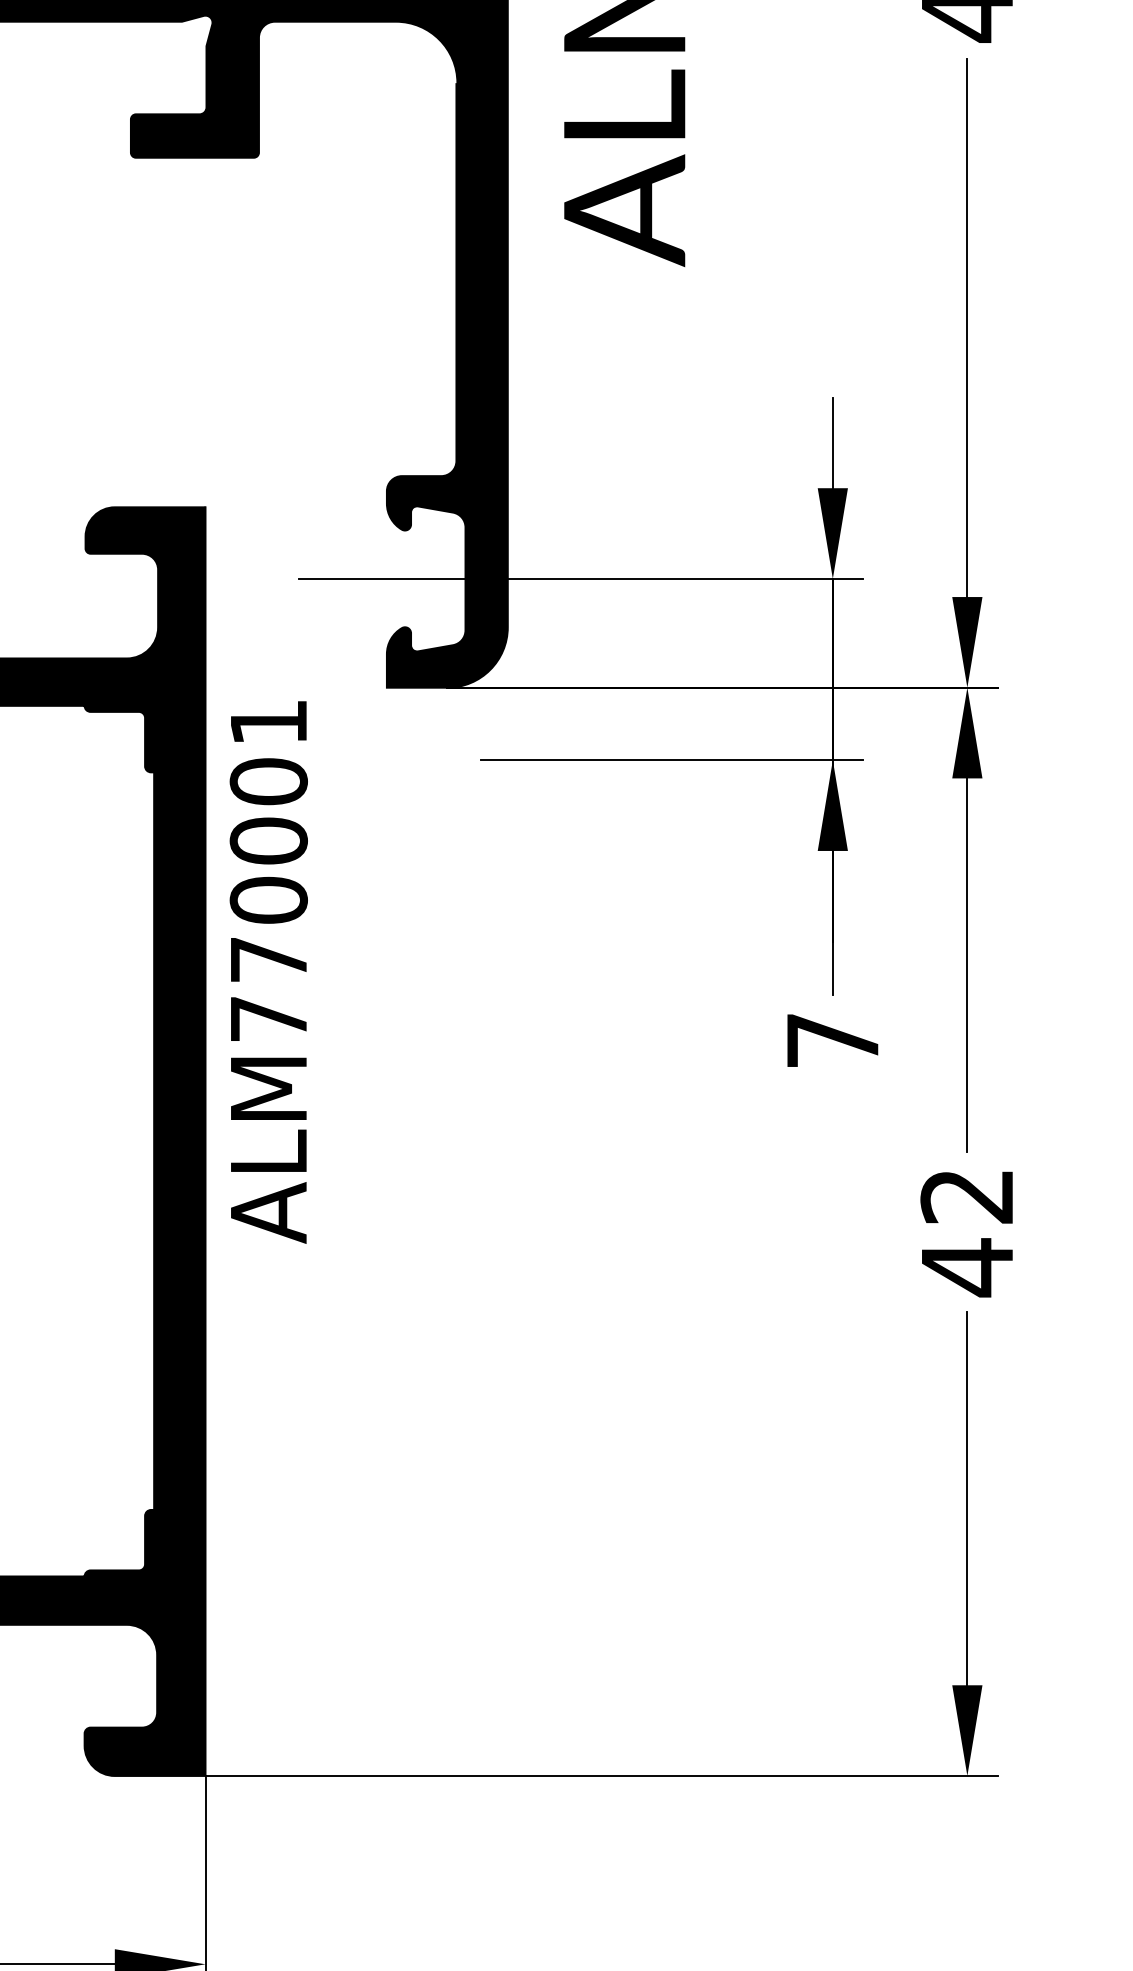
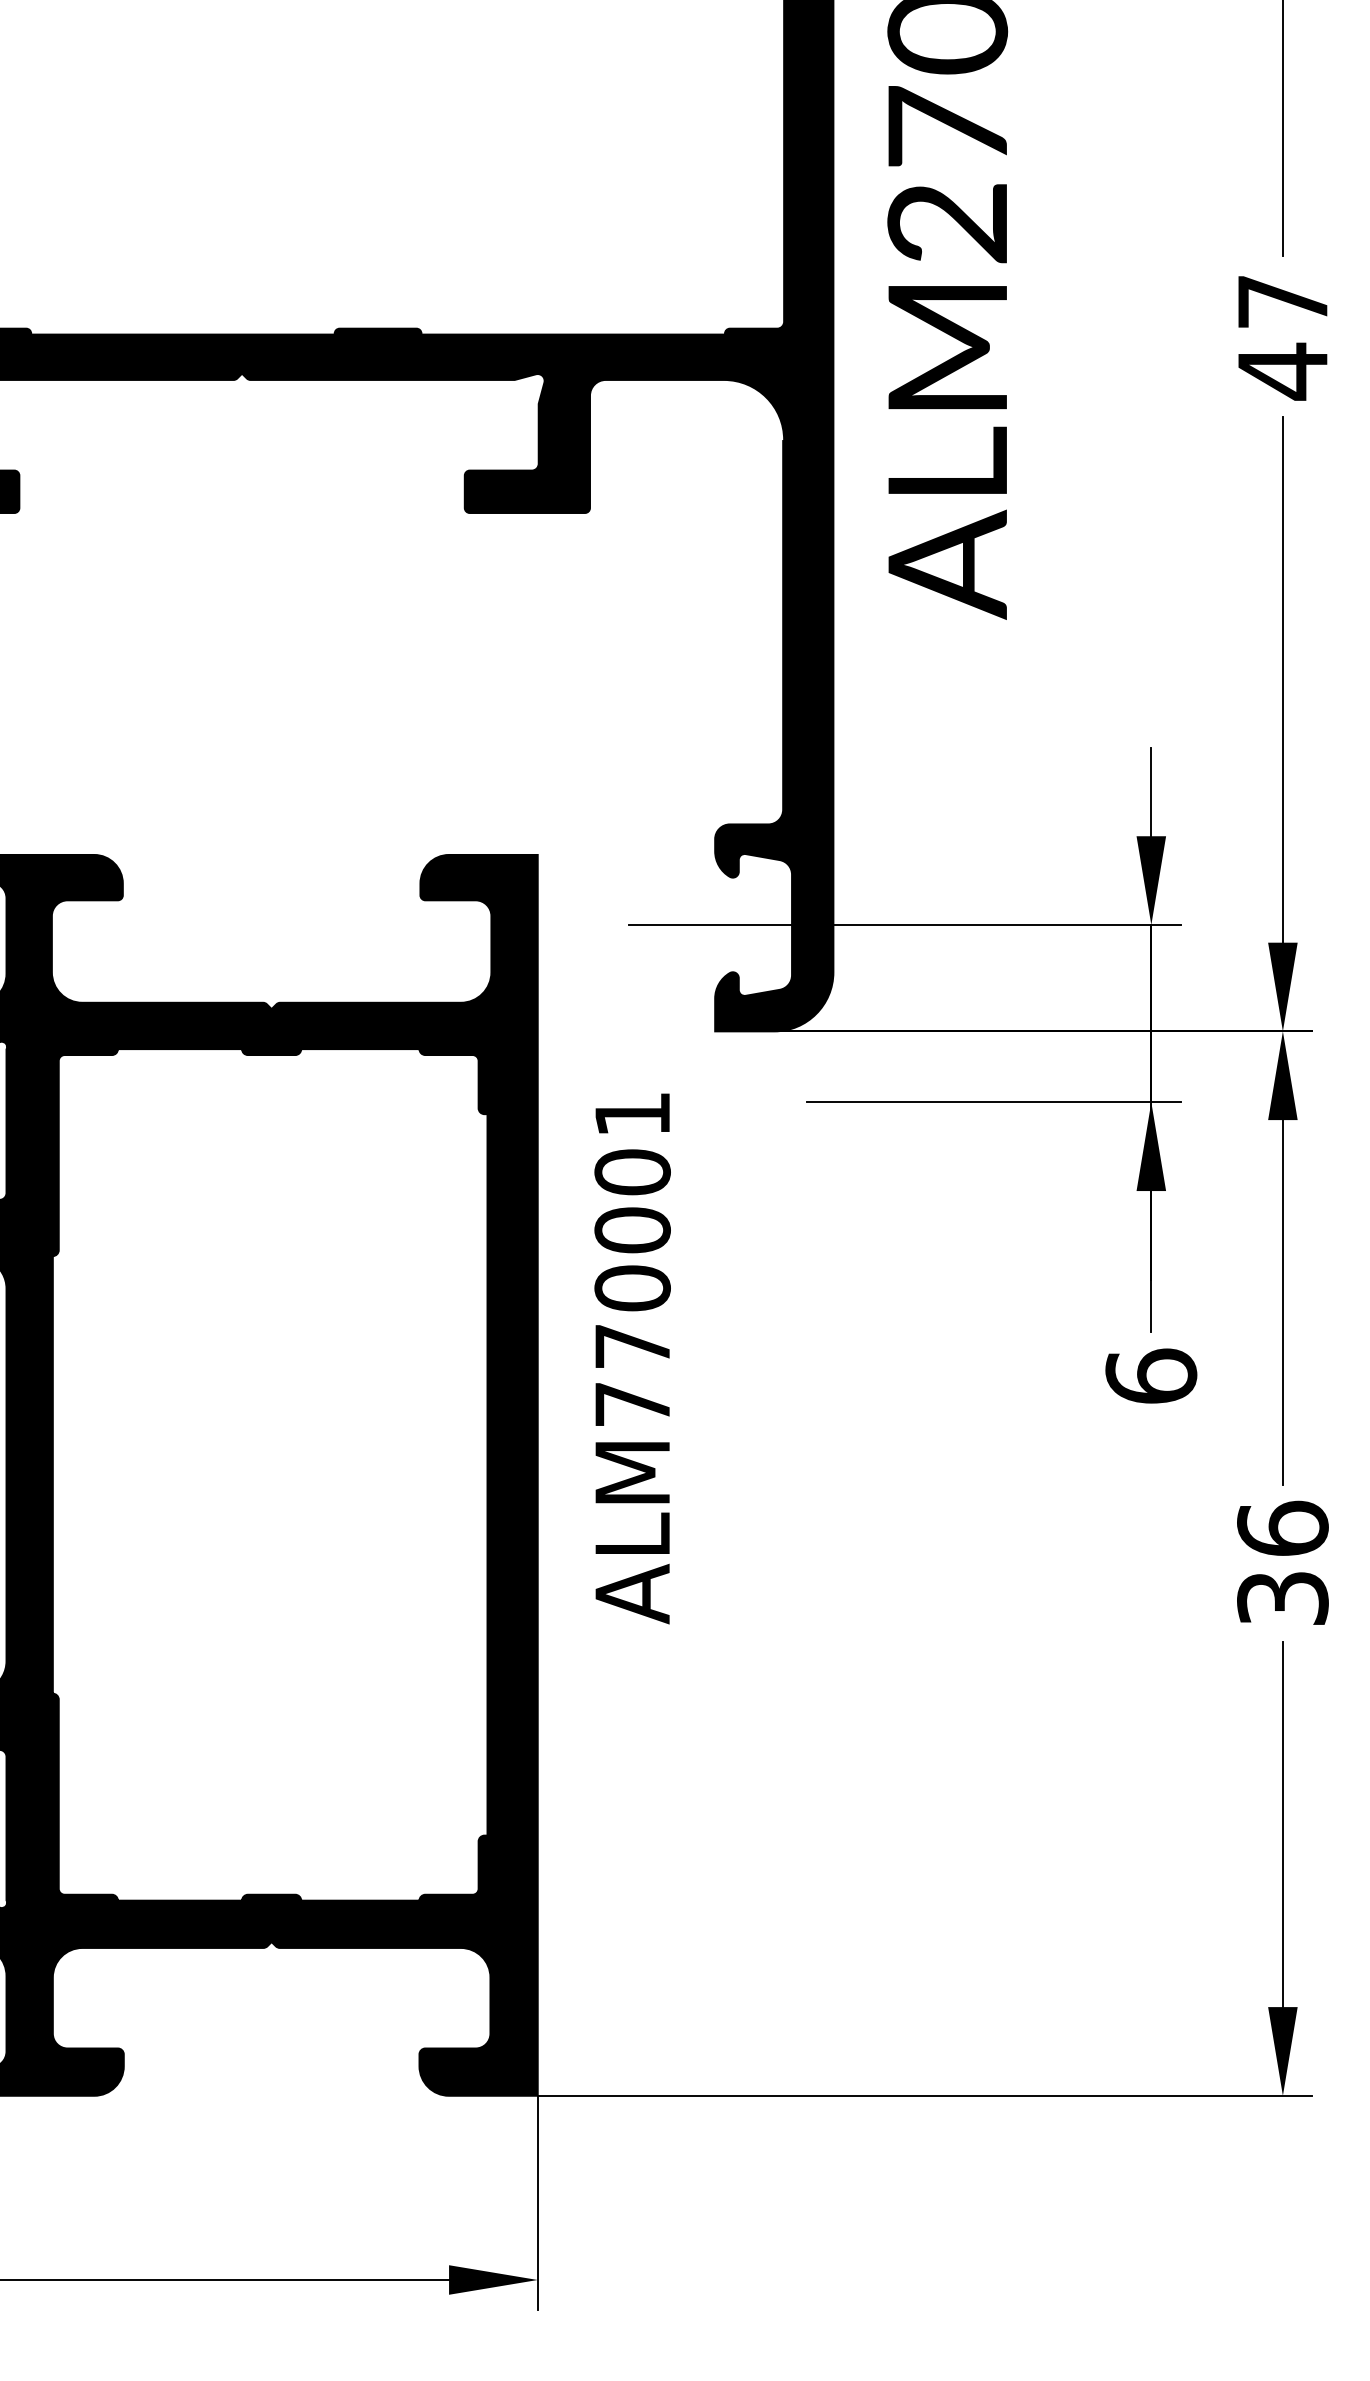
text: (268, 972) -> (632, 1358), moved
text: (833, 1039) -> (1151, 1375), 7 -> 6
text: (966, 1231) -> (1282, 1563), 42 -> 36

